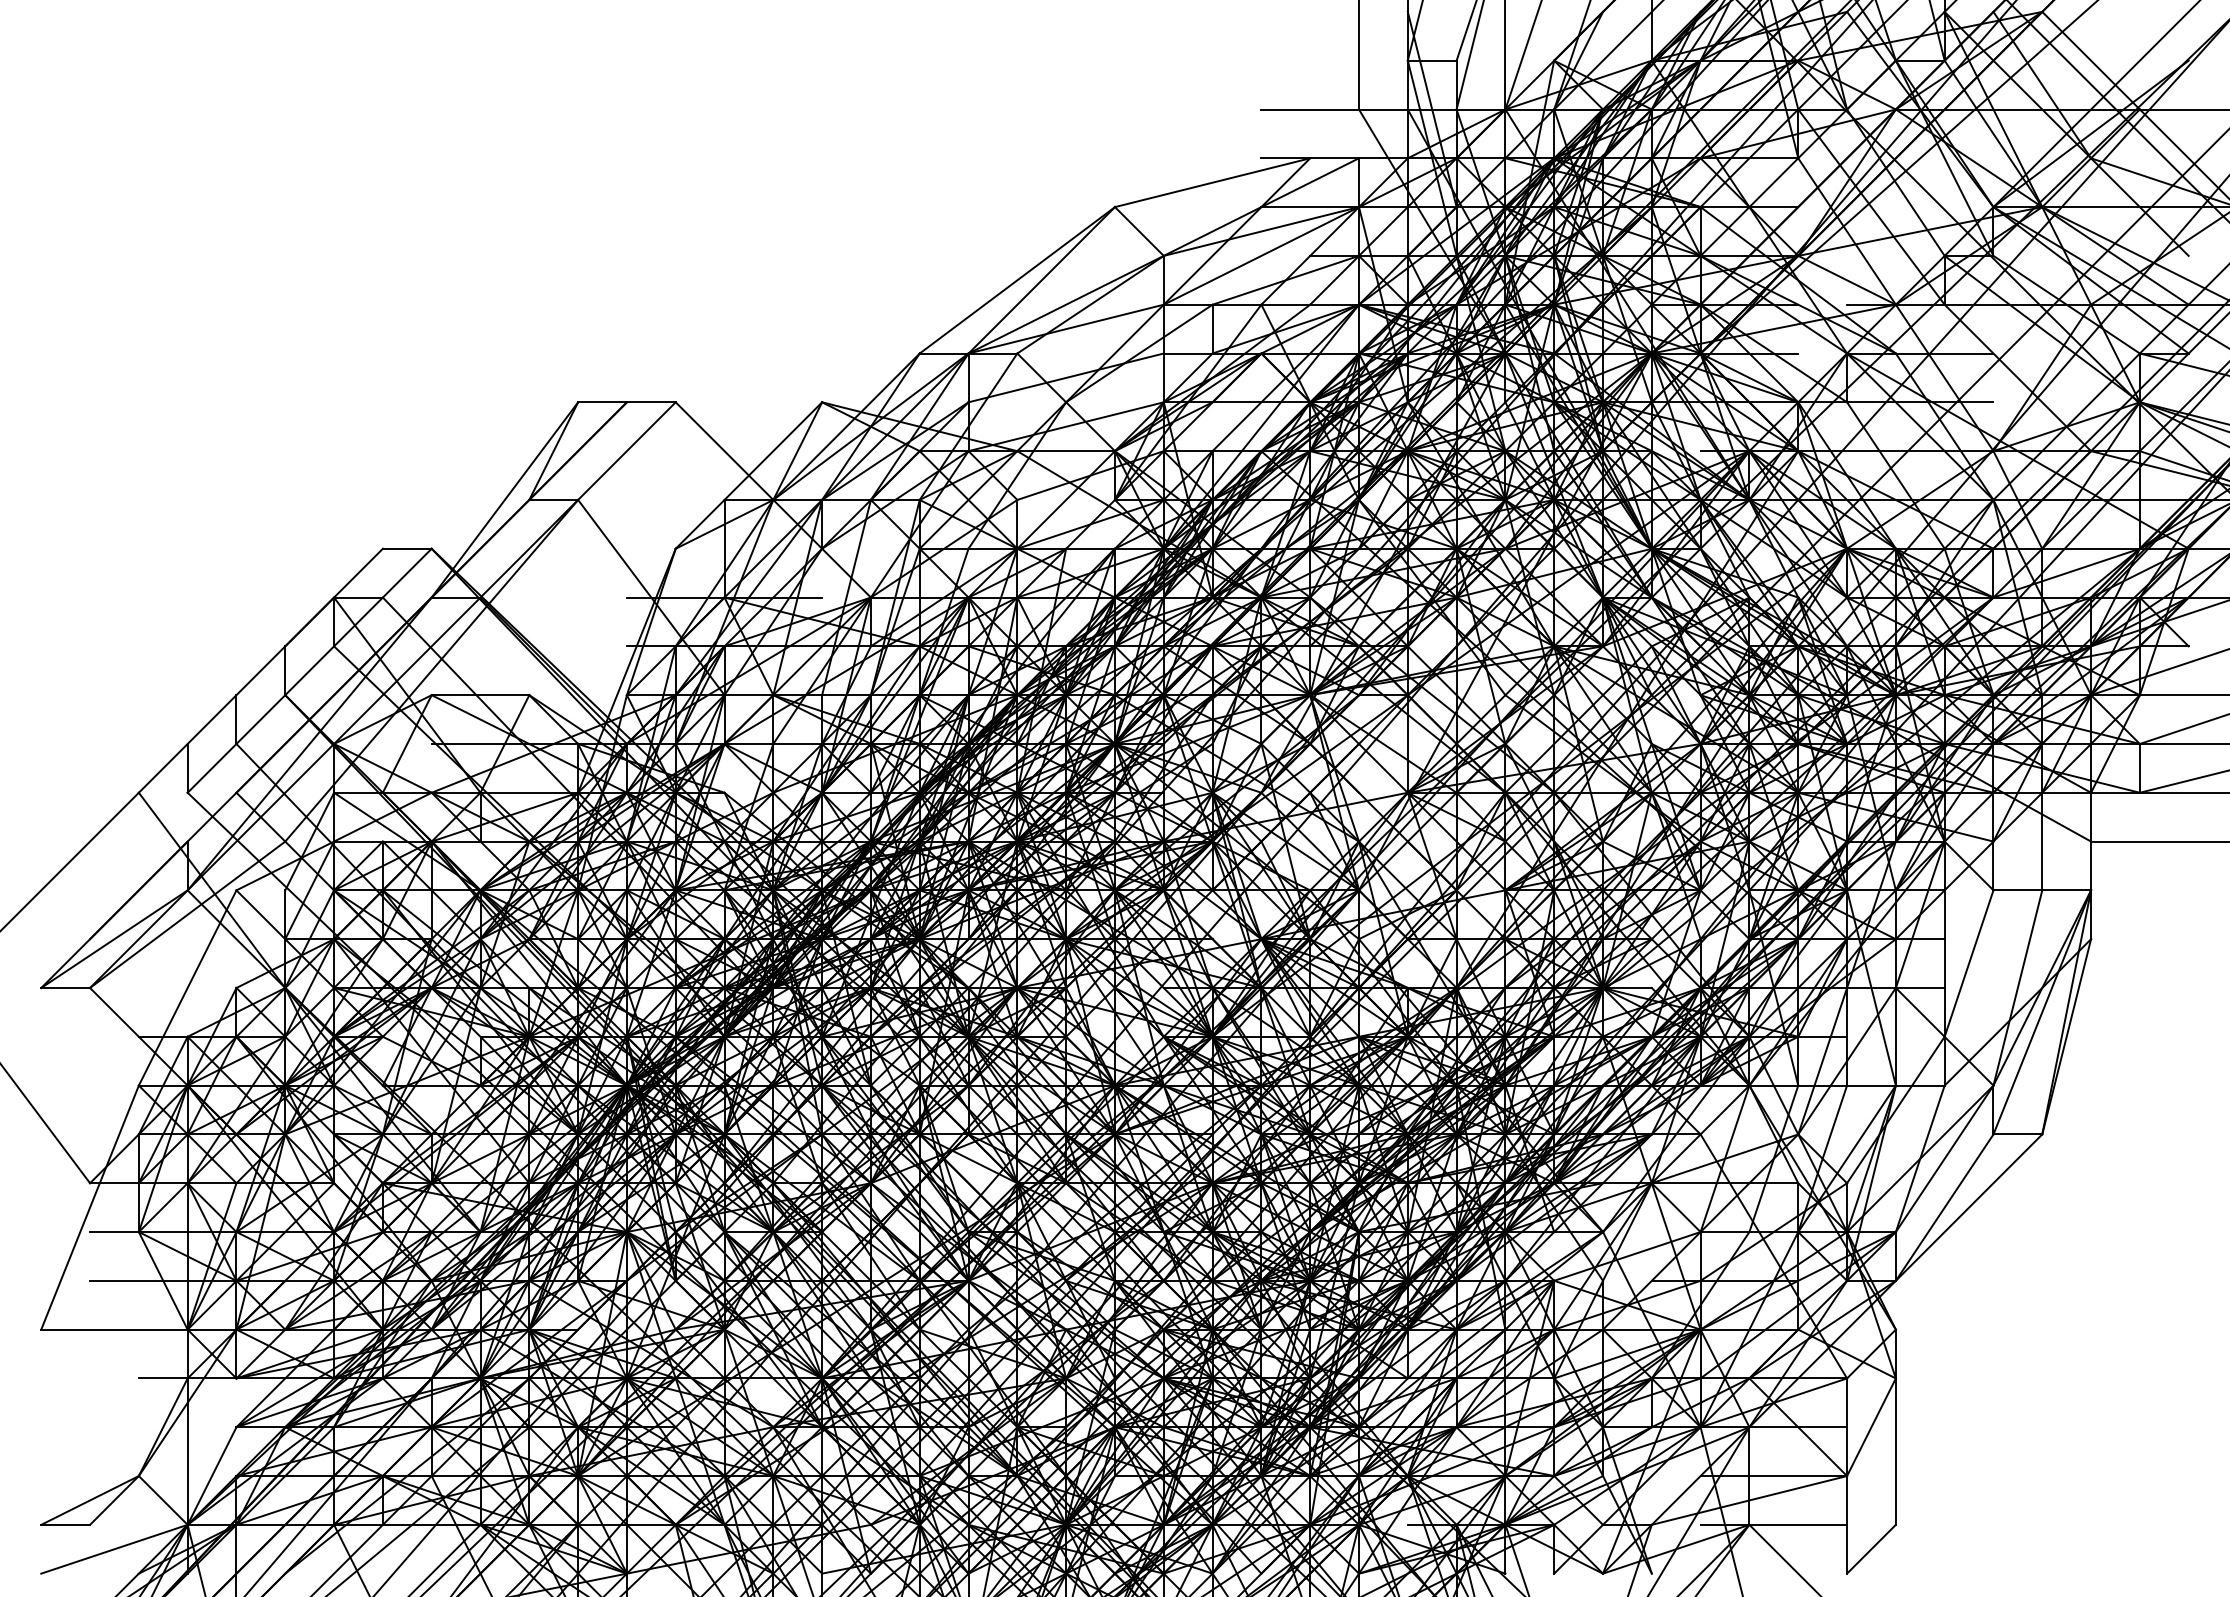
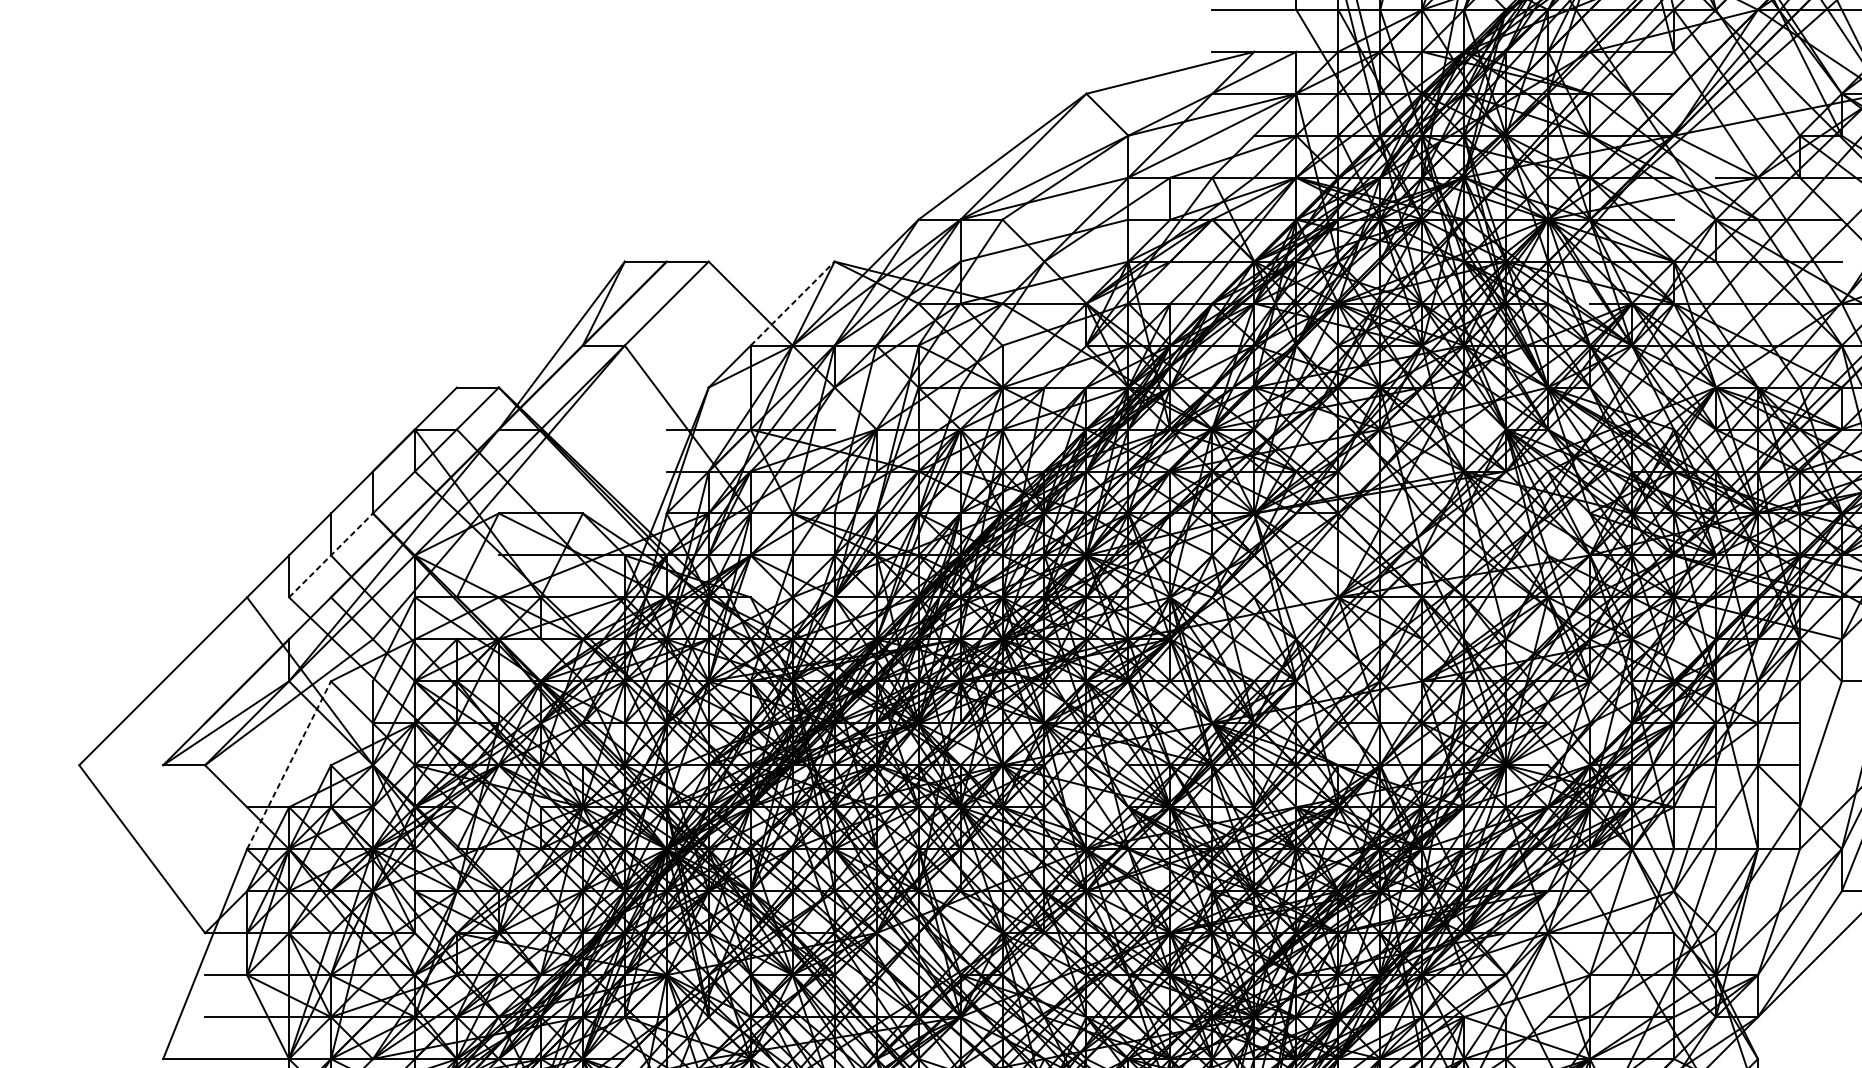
line: (773, 450) -> (792, 303), solid -> dashed
line: (236, 743) -> (331, 555), solid -> dashed
line: (187, 987) -> (288, 764), solid -> dashed

